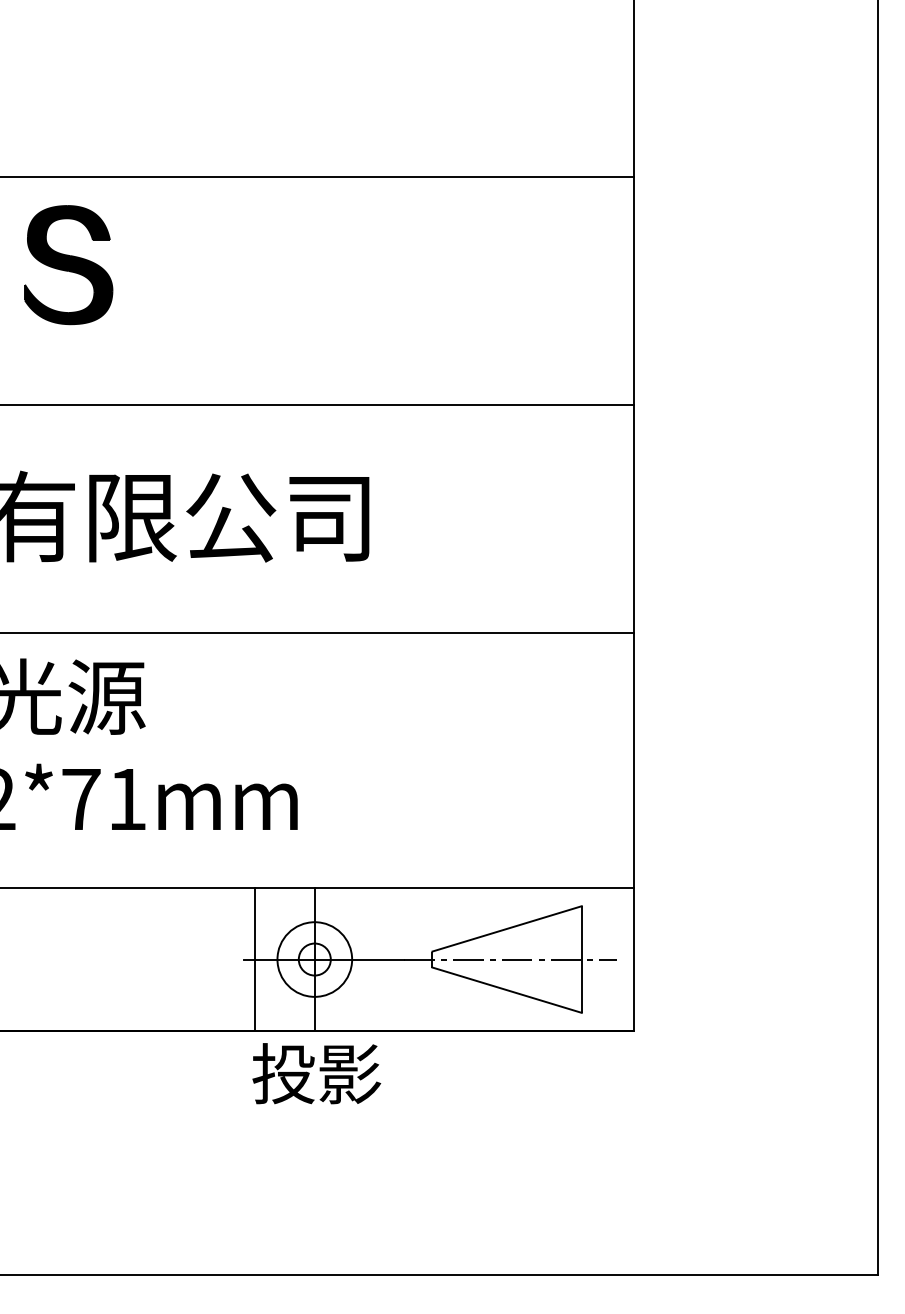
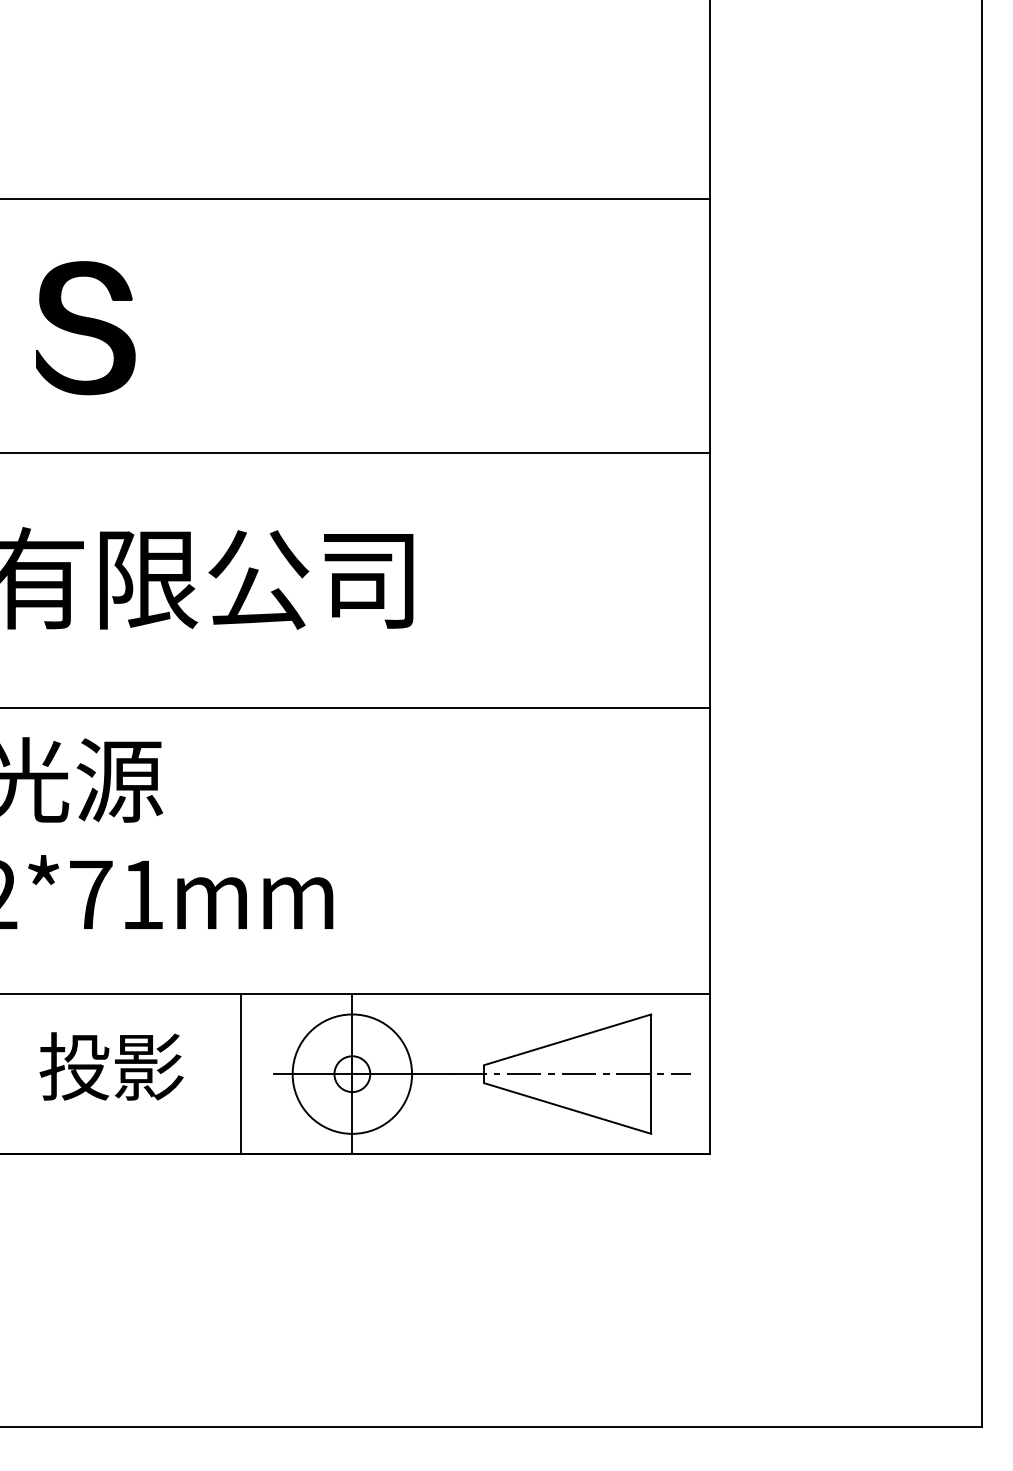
part: (68, 265) -> (85, 328), moved
line: (254, 959) -> (240, 1074), moved
circle: (314, 959) -> (352, 1074), size x1.43
text: (316, 1073) -> (111, 1066), moved

